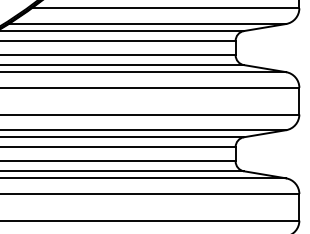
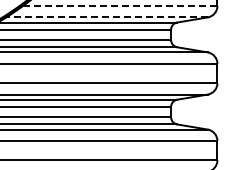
line: (164, 8) -> (119, 6), solid -> dashed
line: (146, 24) -> (106, 17), solid -> dashed

